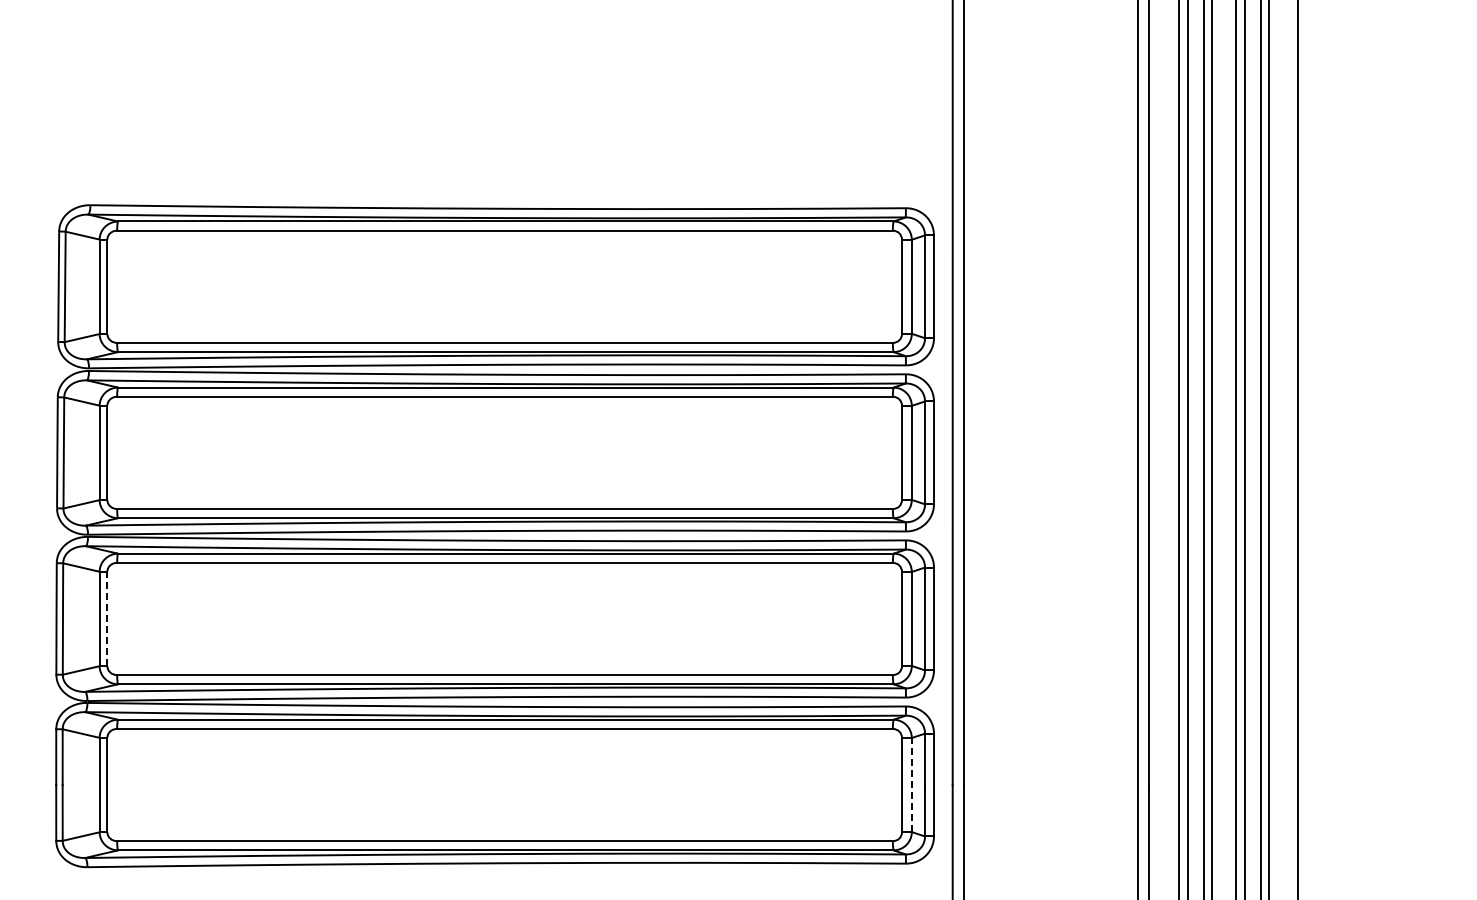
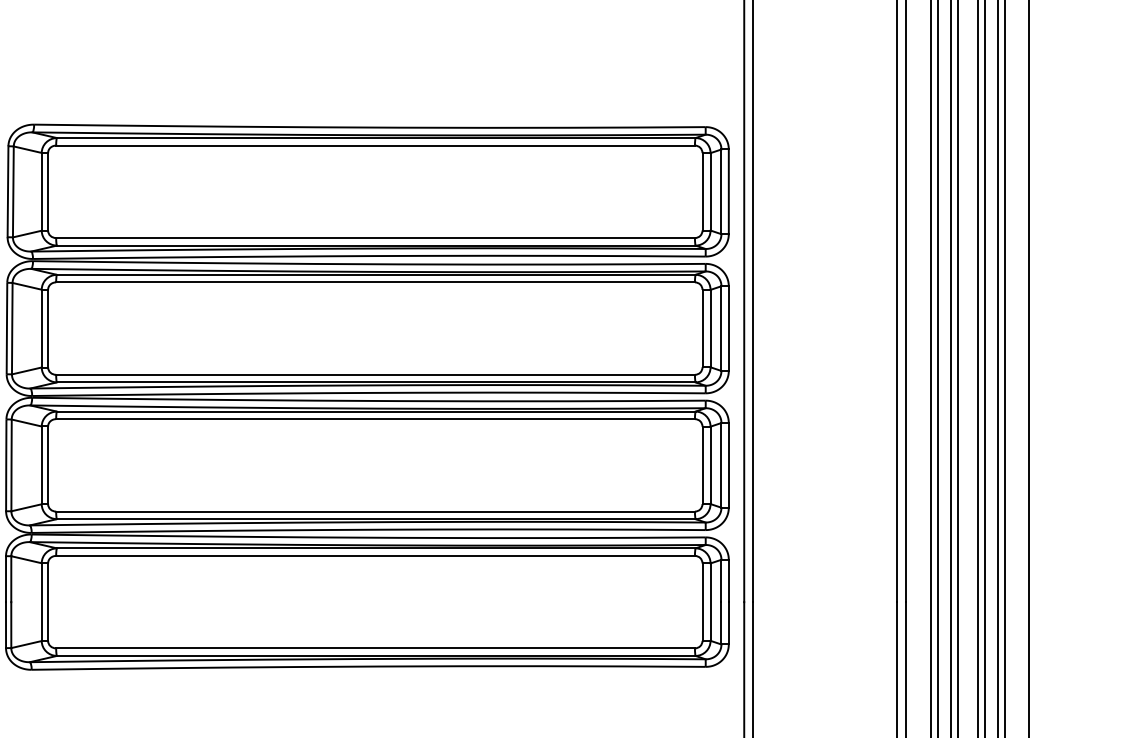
line: (107, 618) -> (48, 464), dashed -> solid
line: (911, 784) -> (710, 601), dashed -> solid

